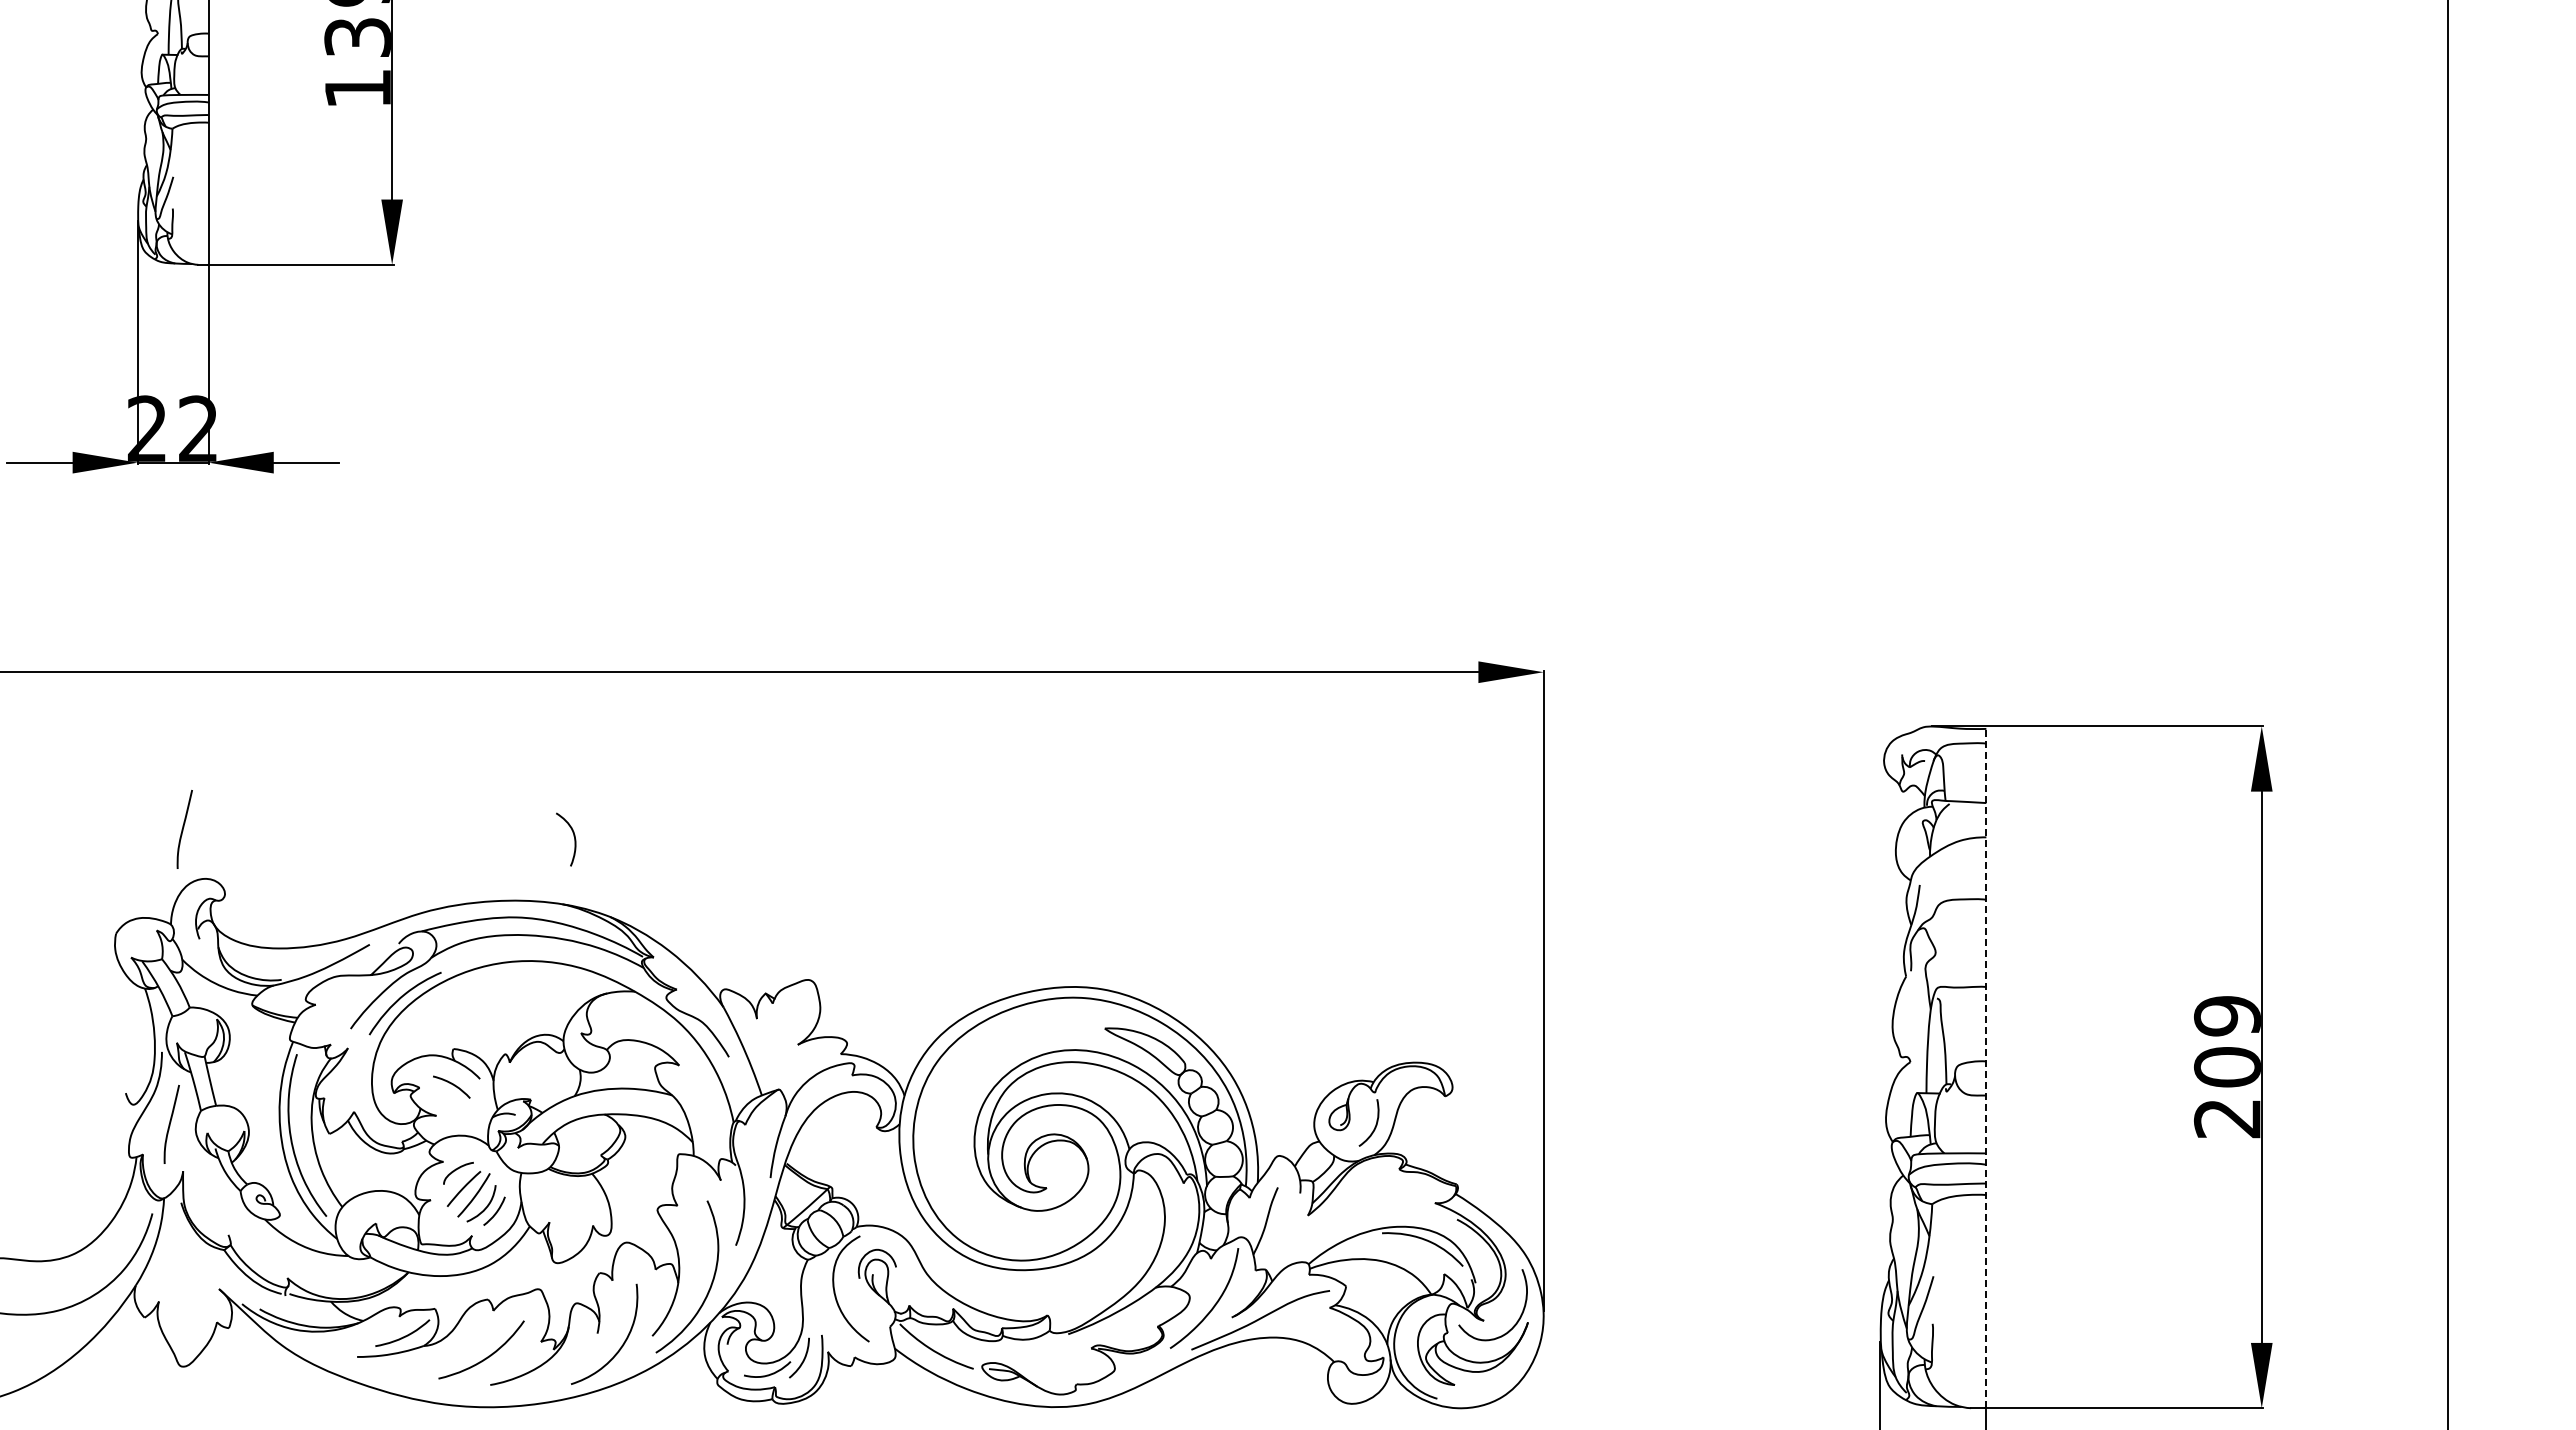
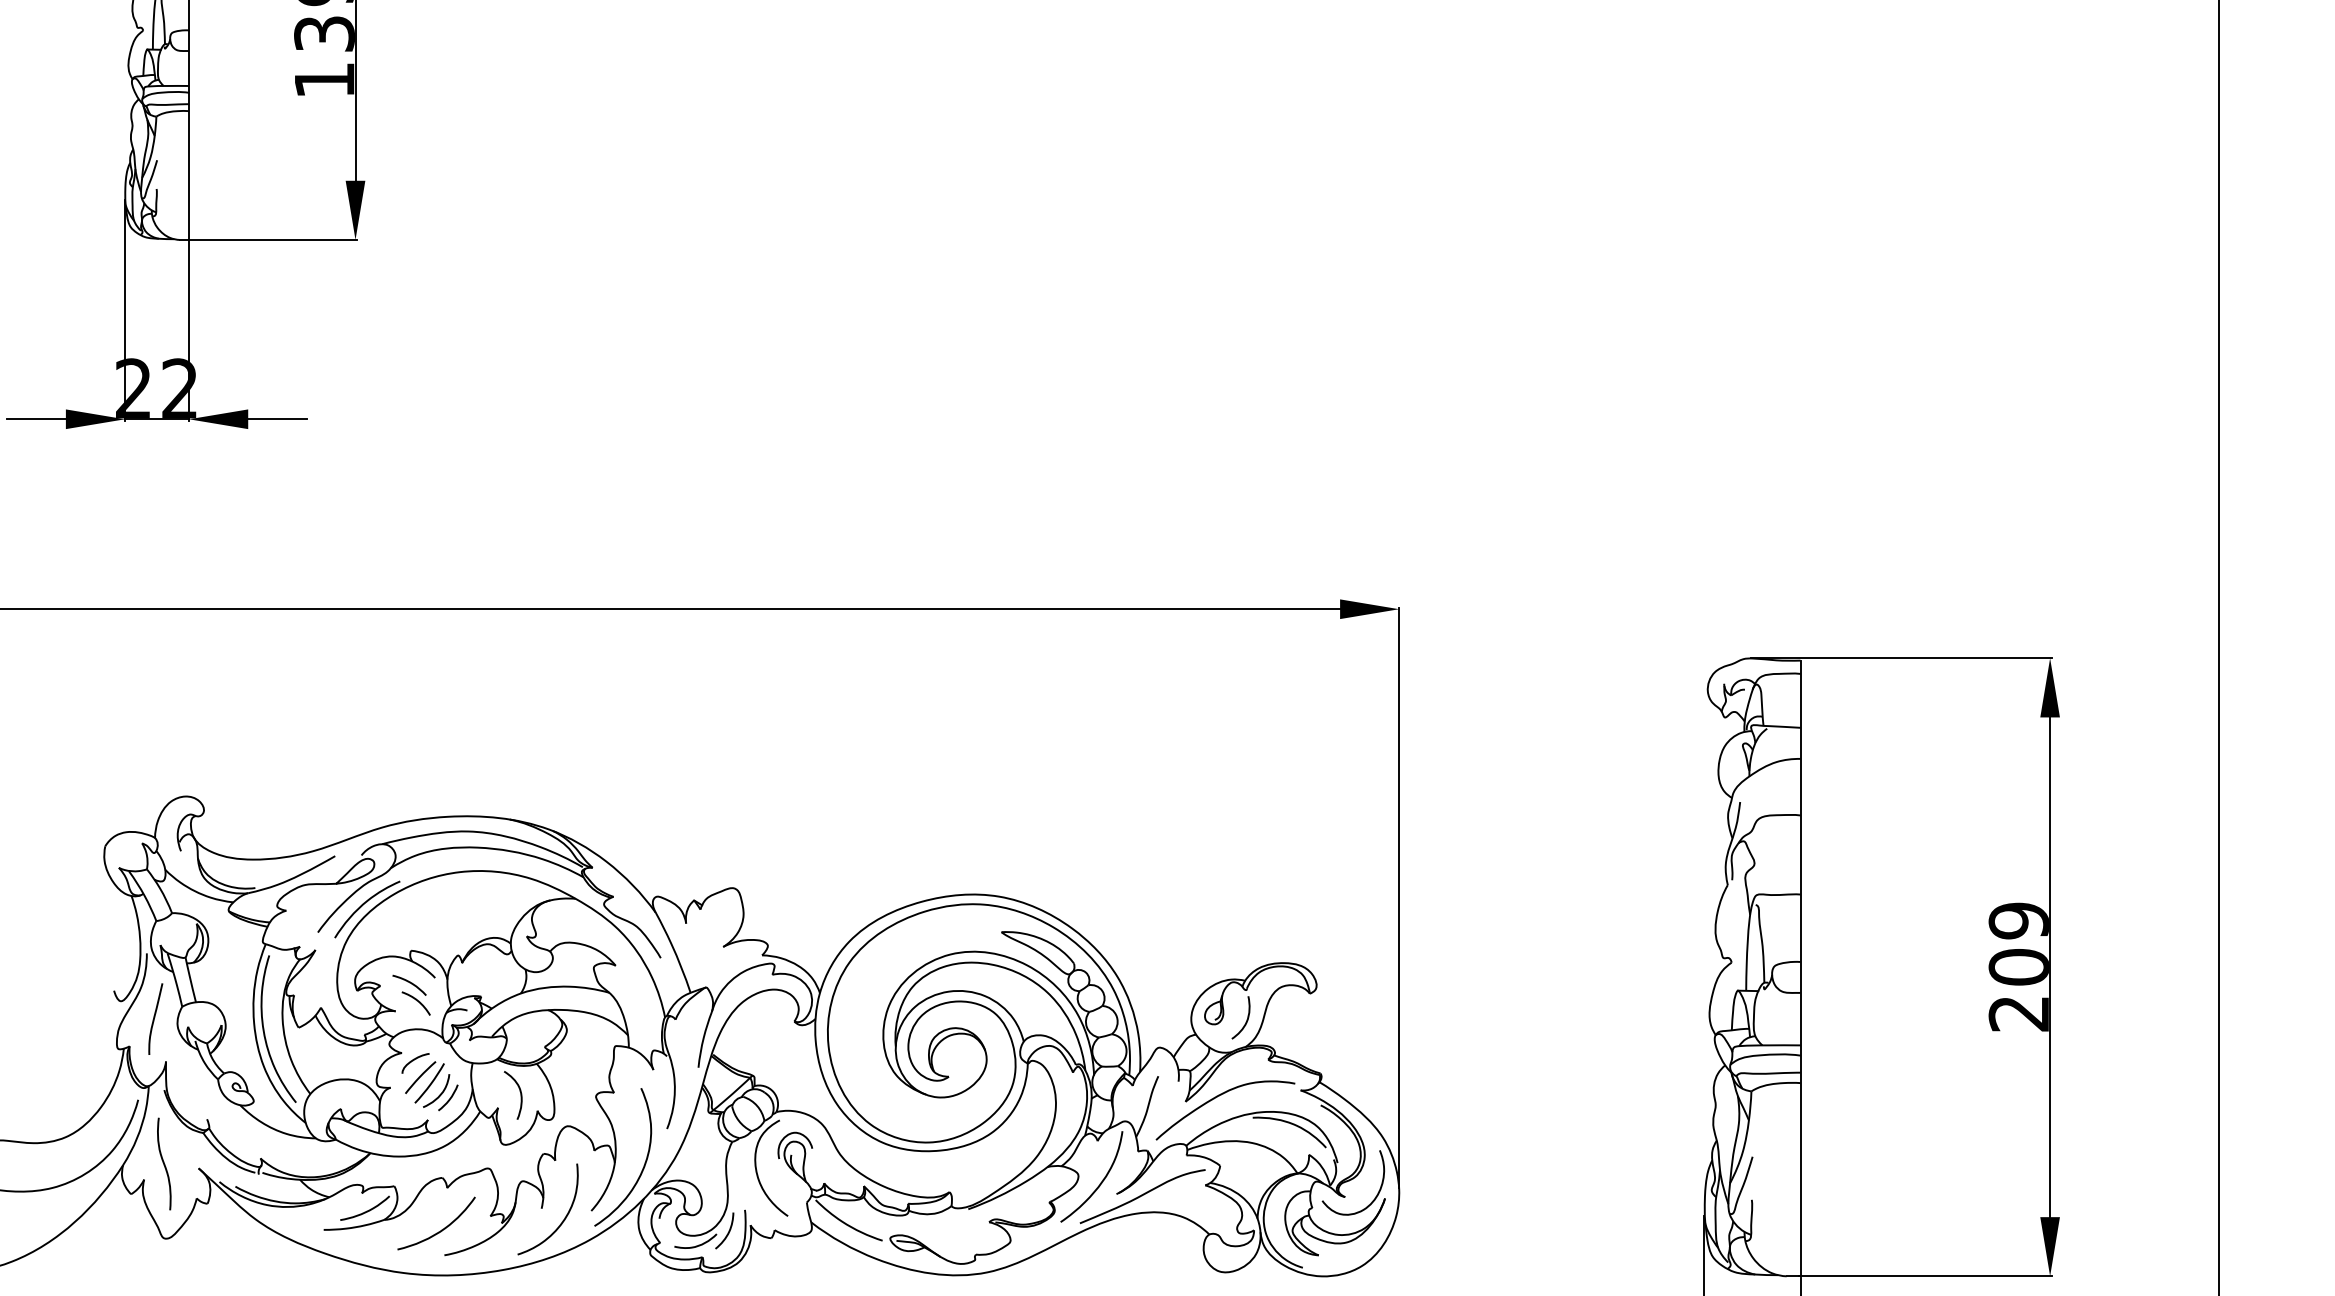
curve: (183, 829) -> (166, 751), removed
curve: (573, 836) -> (519, 1092), moved
line: (1986, 1068) -> (1800, 968), dashed -> solid
curve: (460, 1105) -> (417, 1001), added
curve: (1342, 1211) -> (1216, 1098), added
curve: (181, 1284) -> (164, 1164), added

